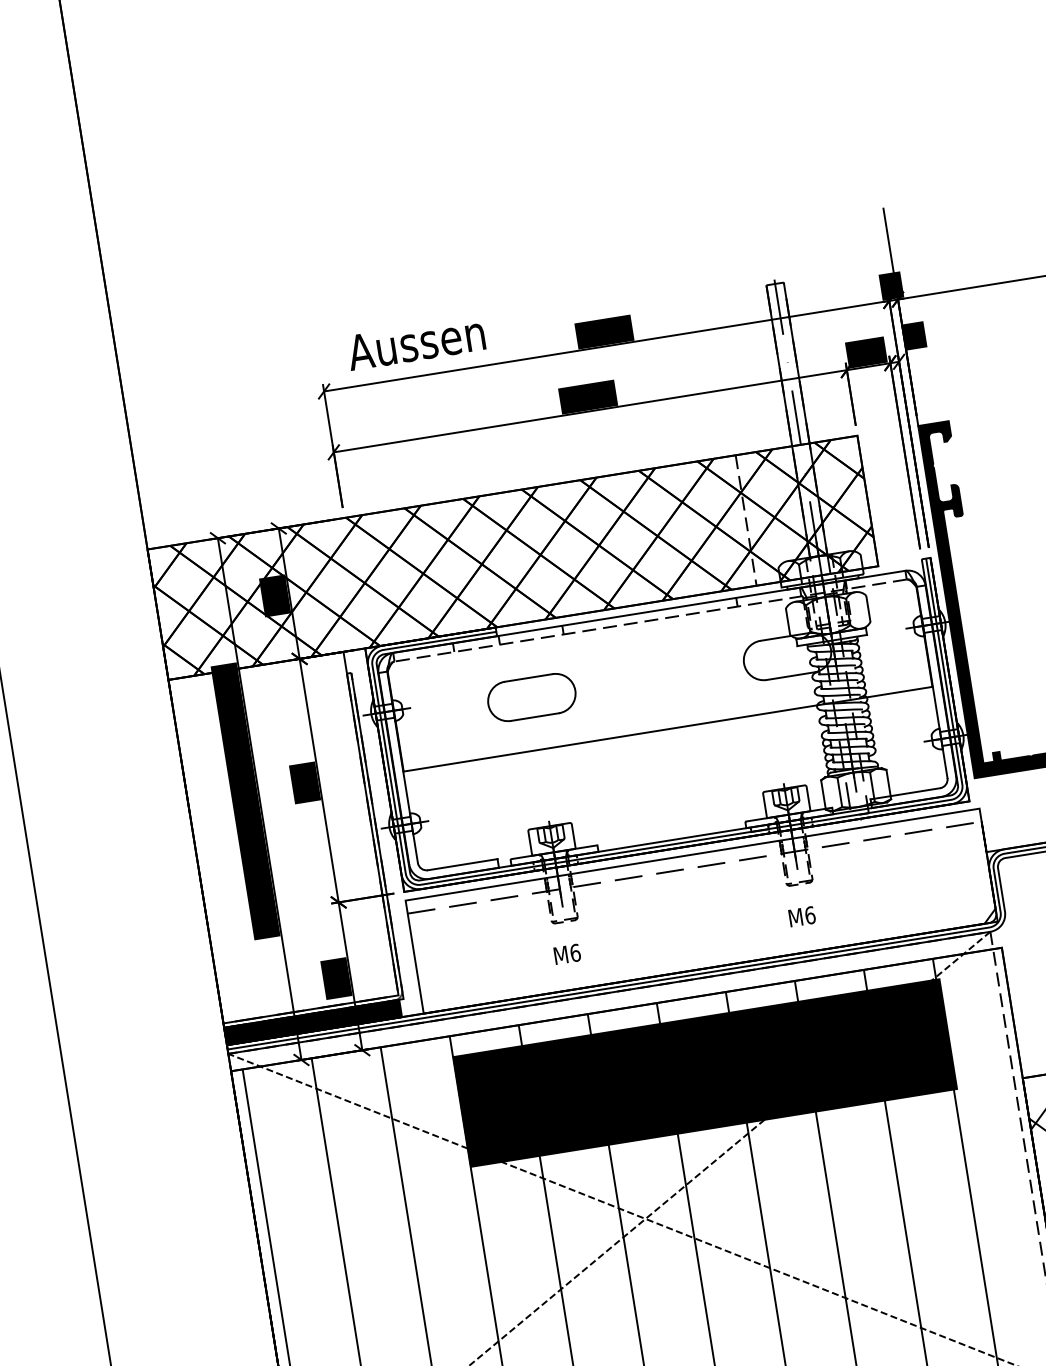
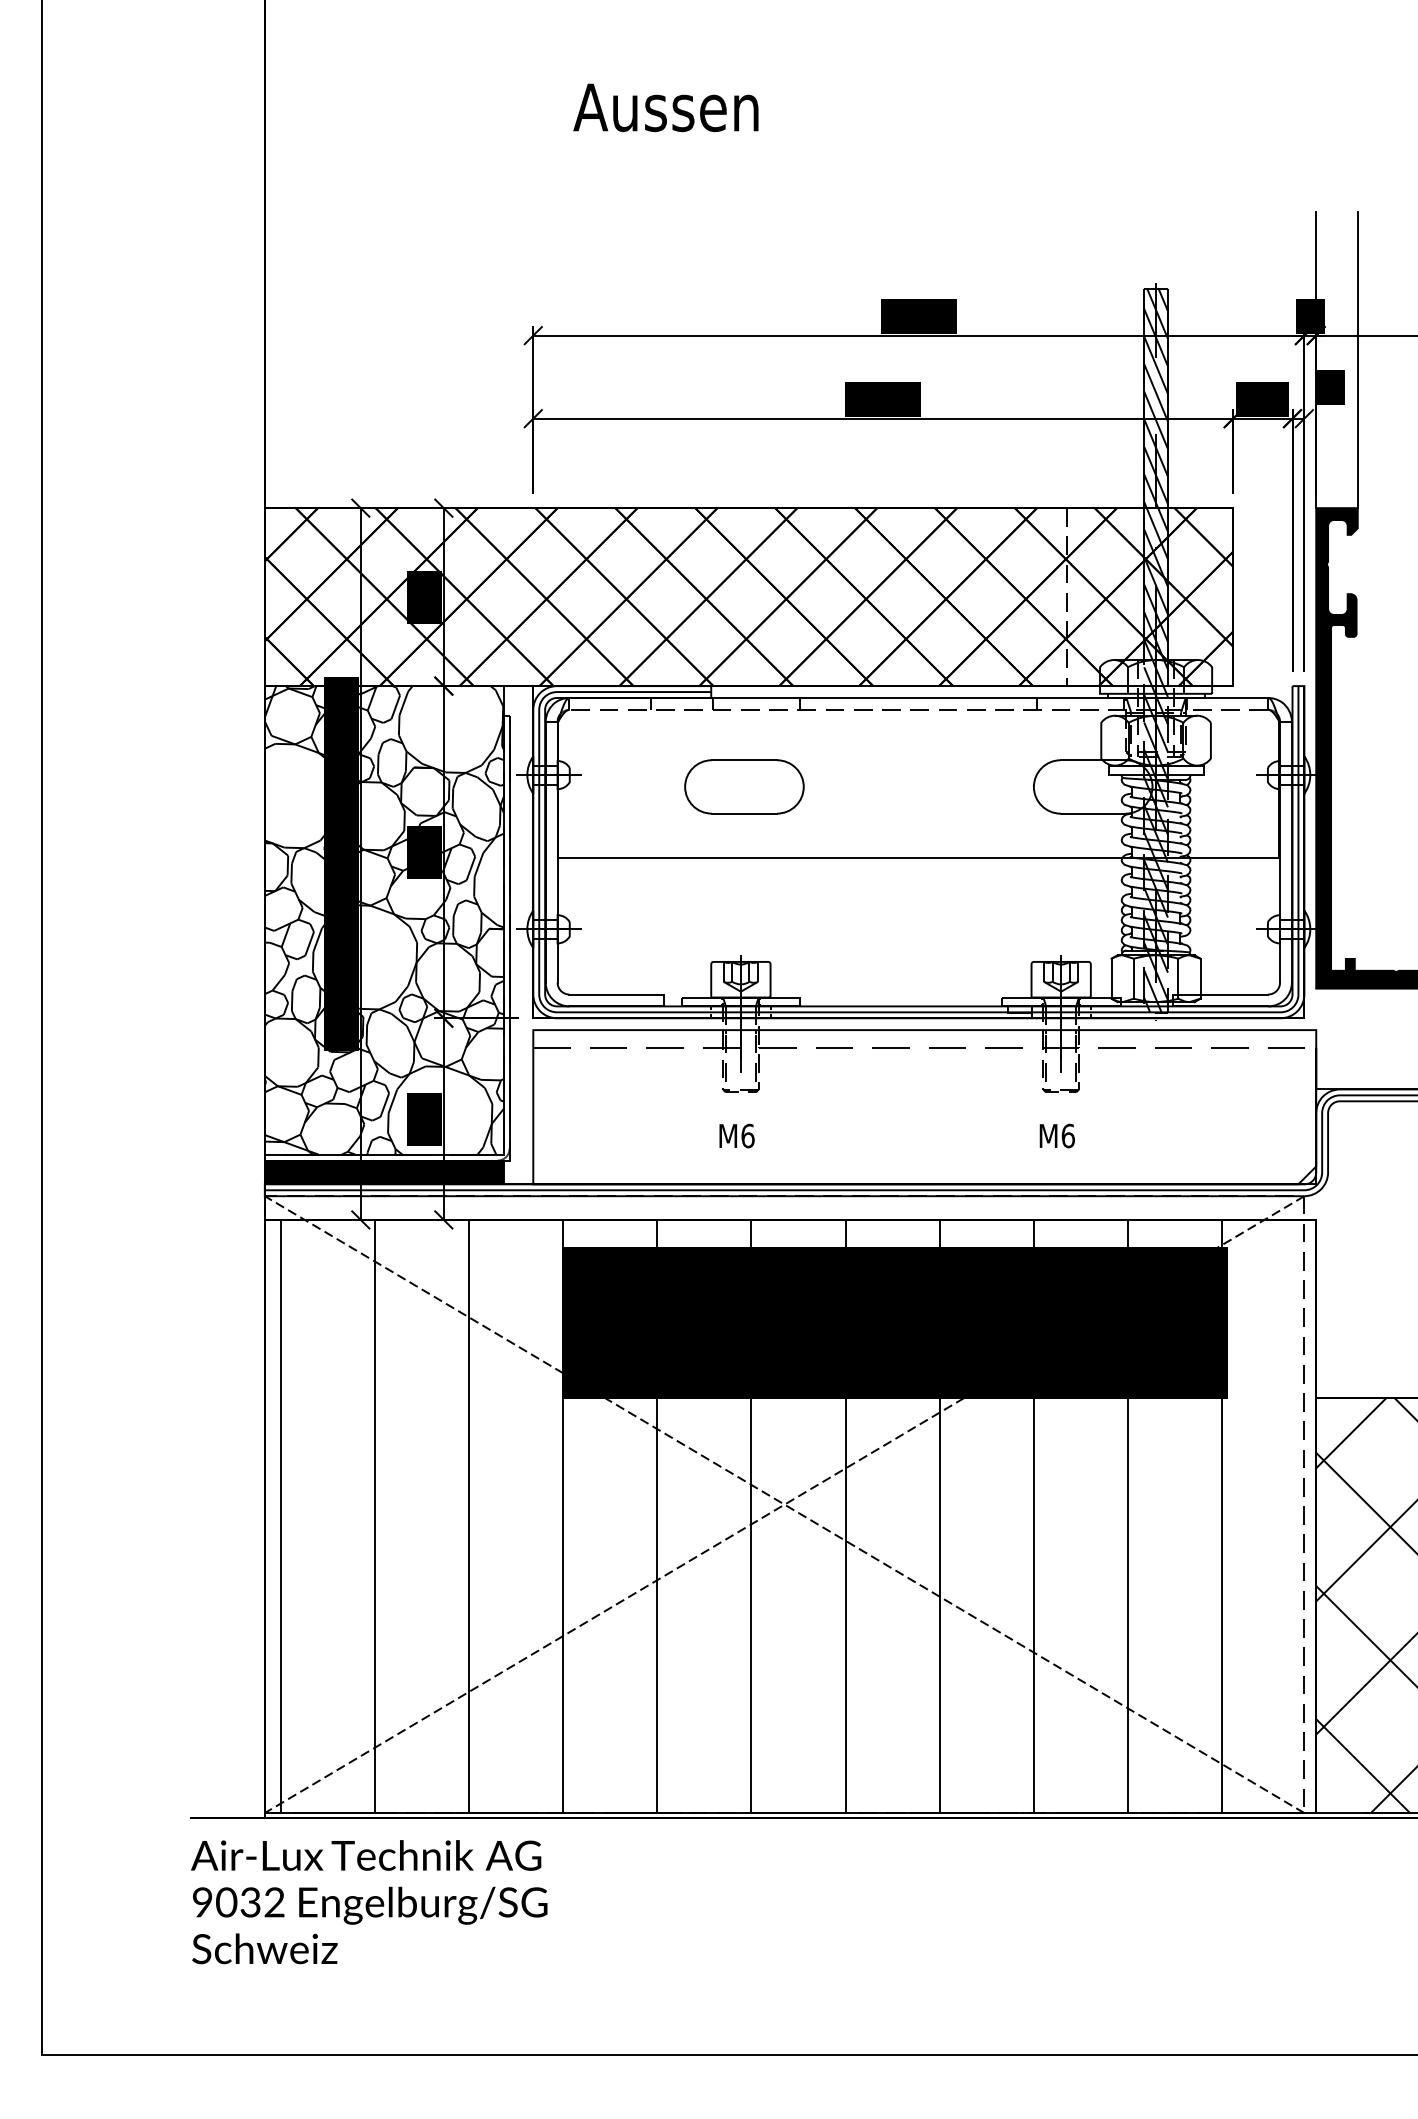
line: (931, 312) -> (1357, 359), added
text: (415, 342) -> (665, 107), moved
hatch: (817, 549) -> (1155, 650), added
hatch: (282, 837) -> (383, 920), added

